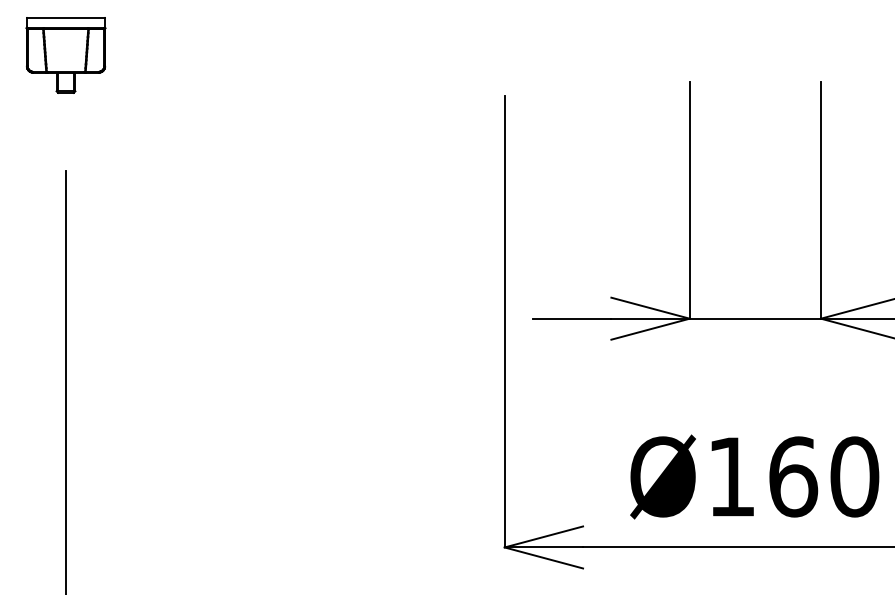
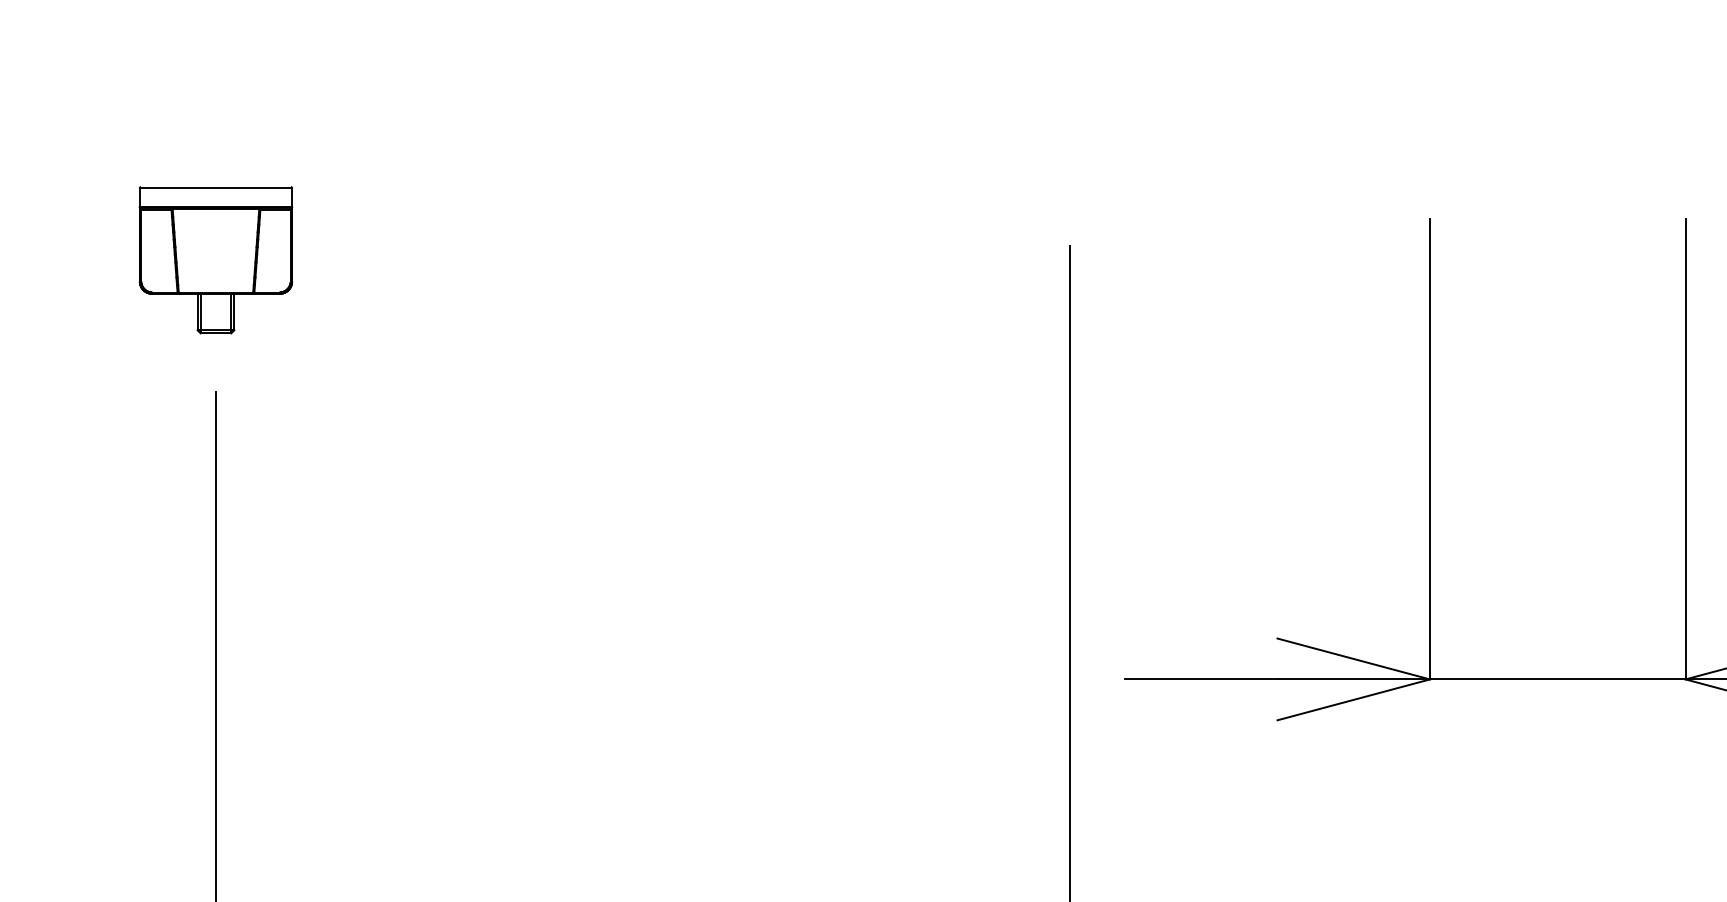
part: (65, 55) -> (214, 260), moved

